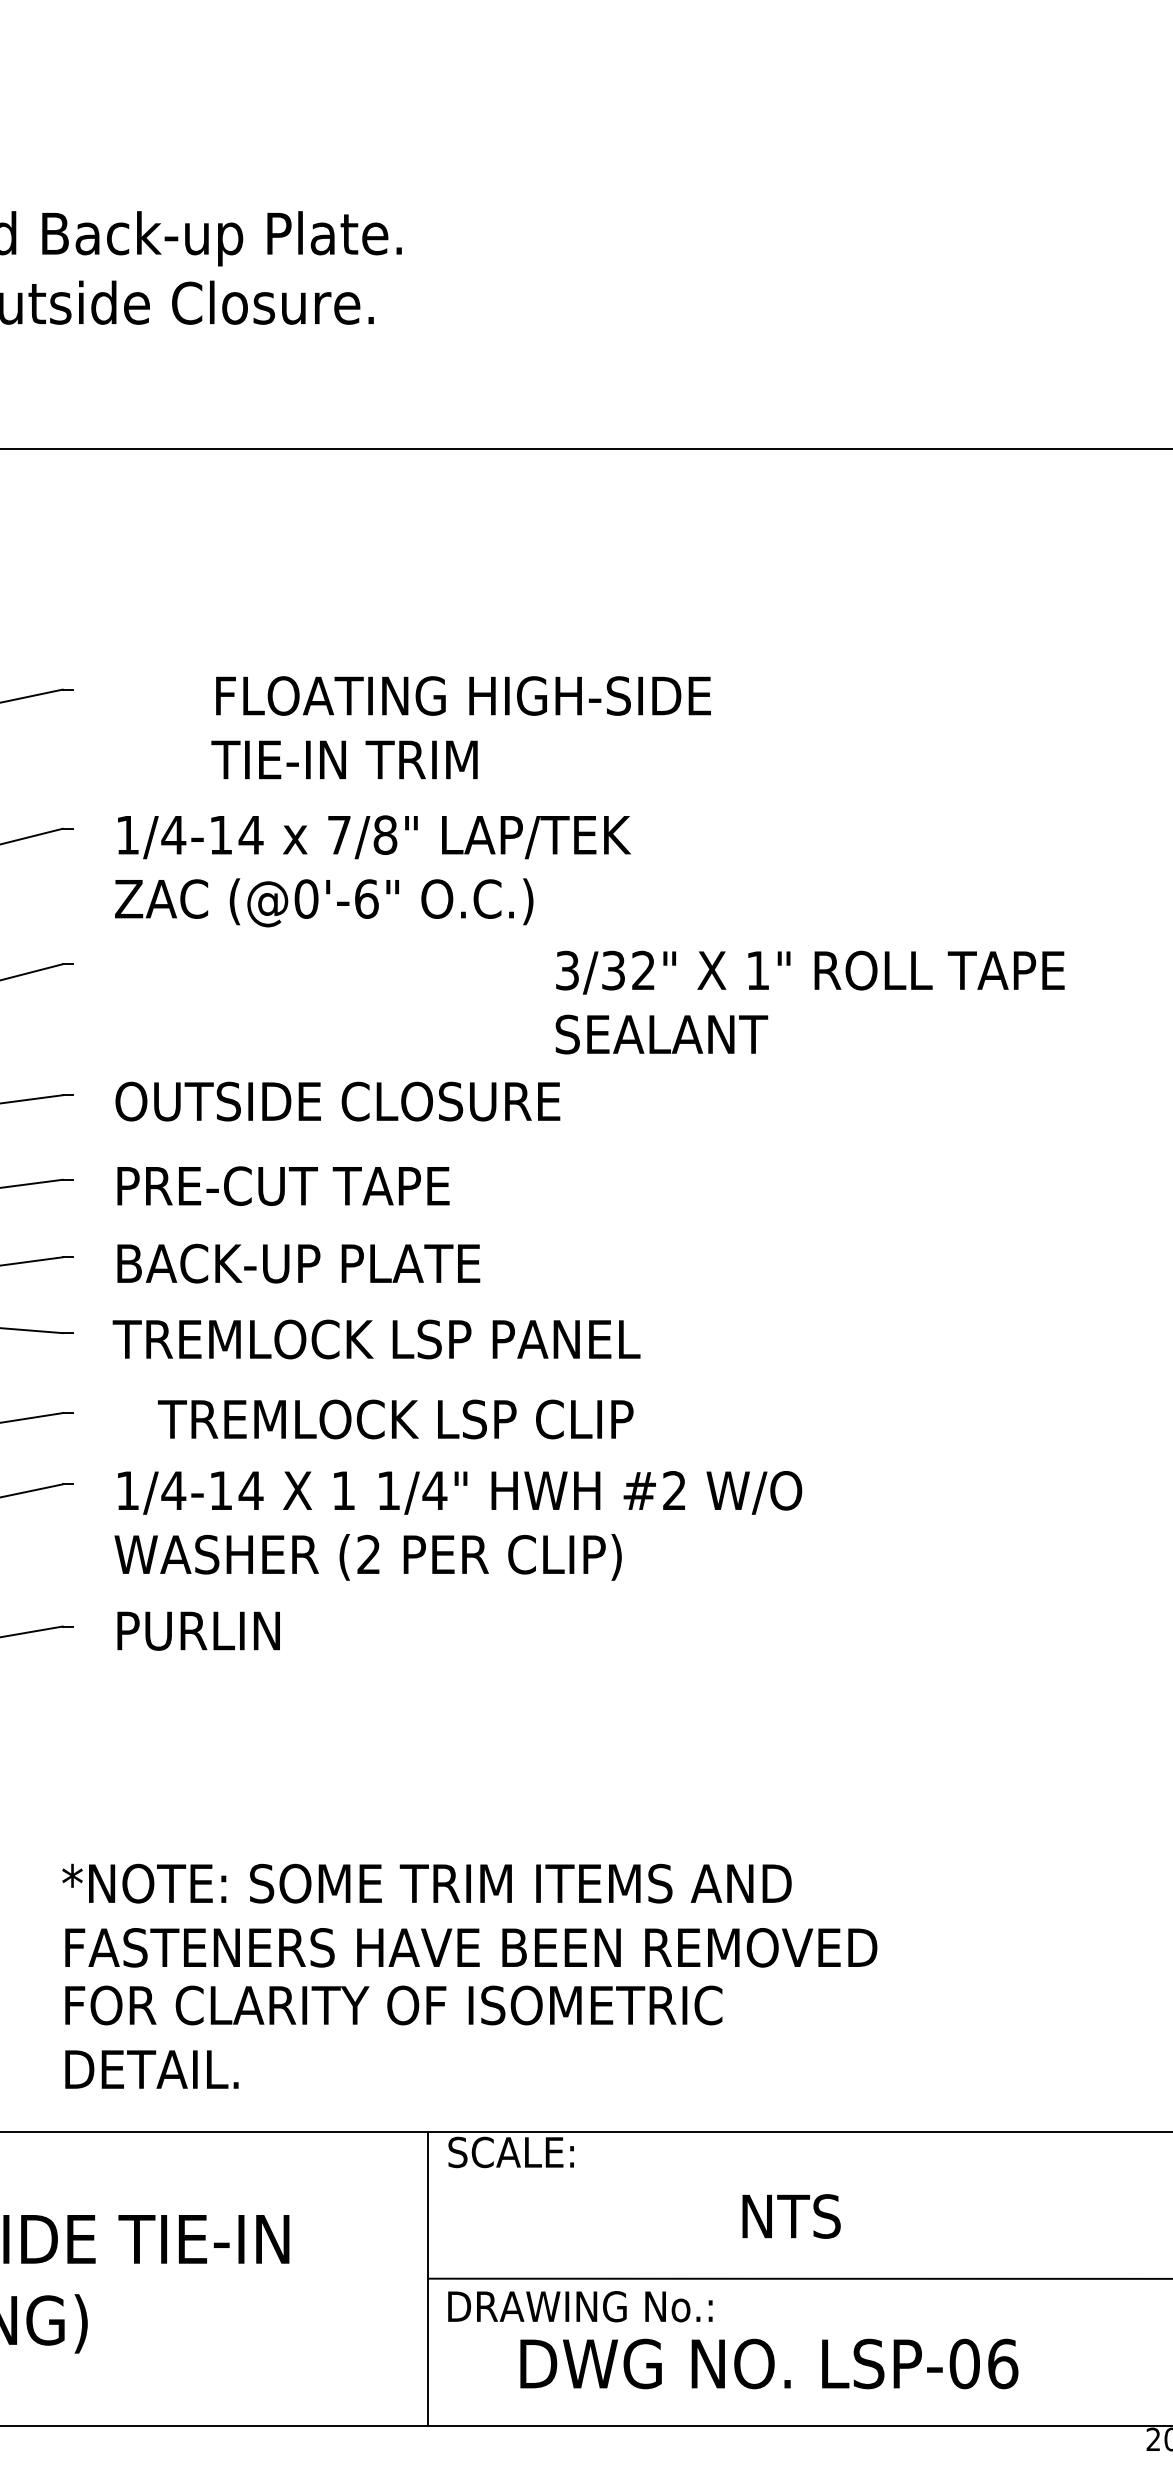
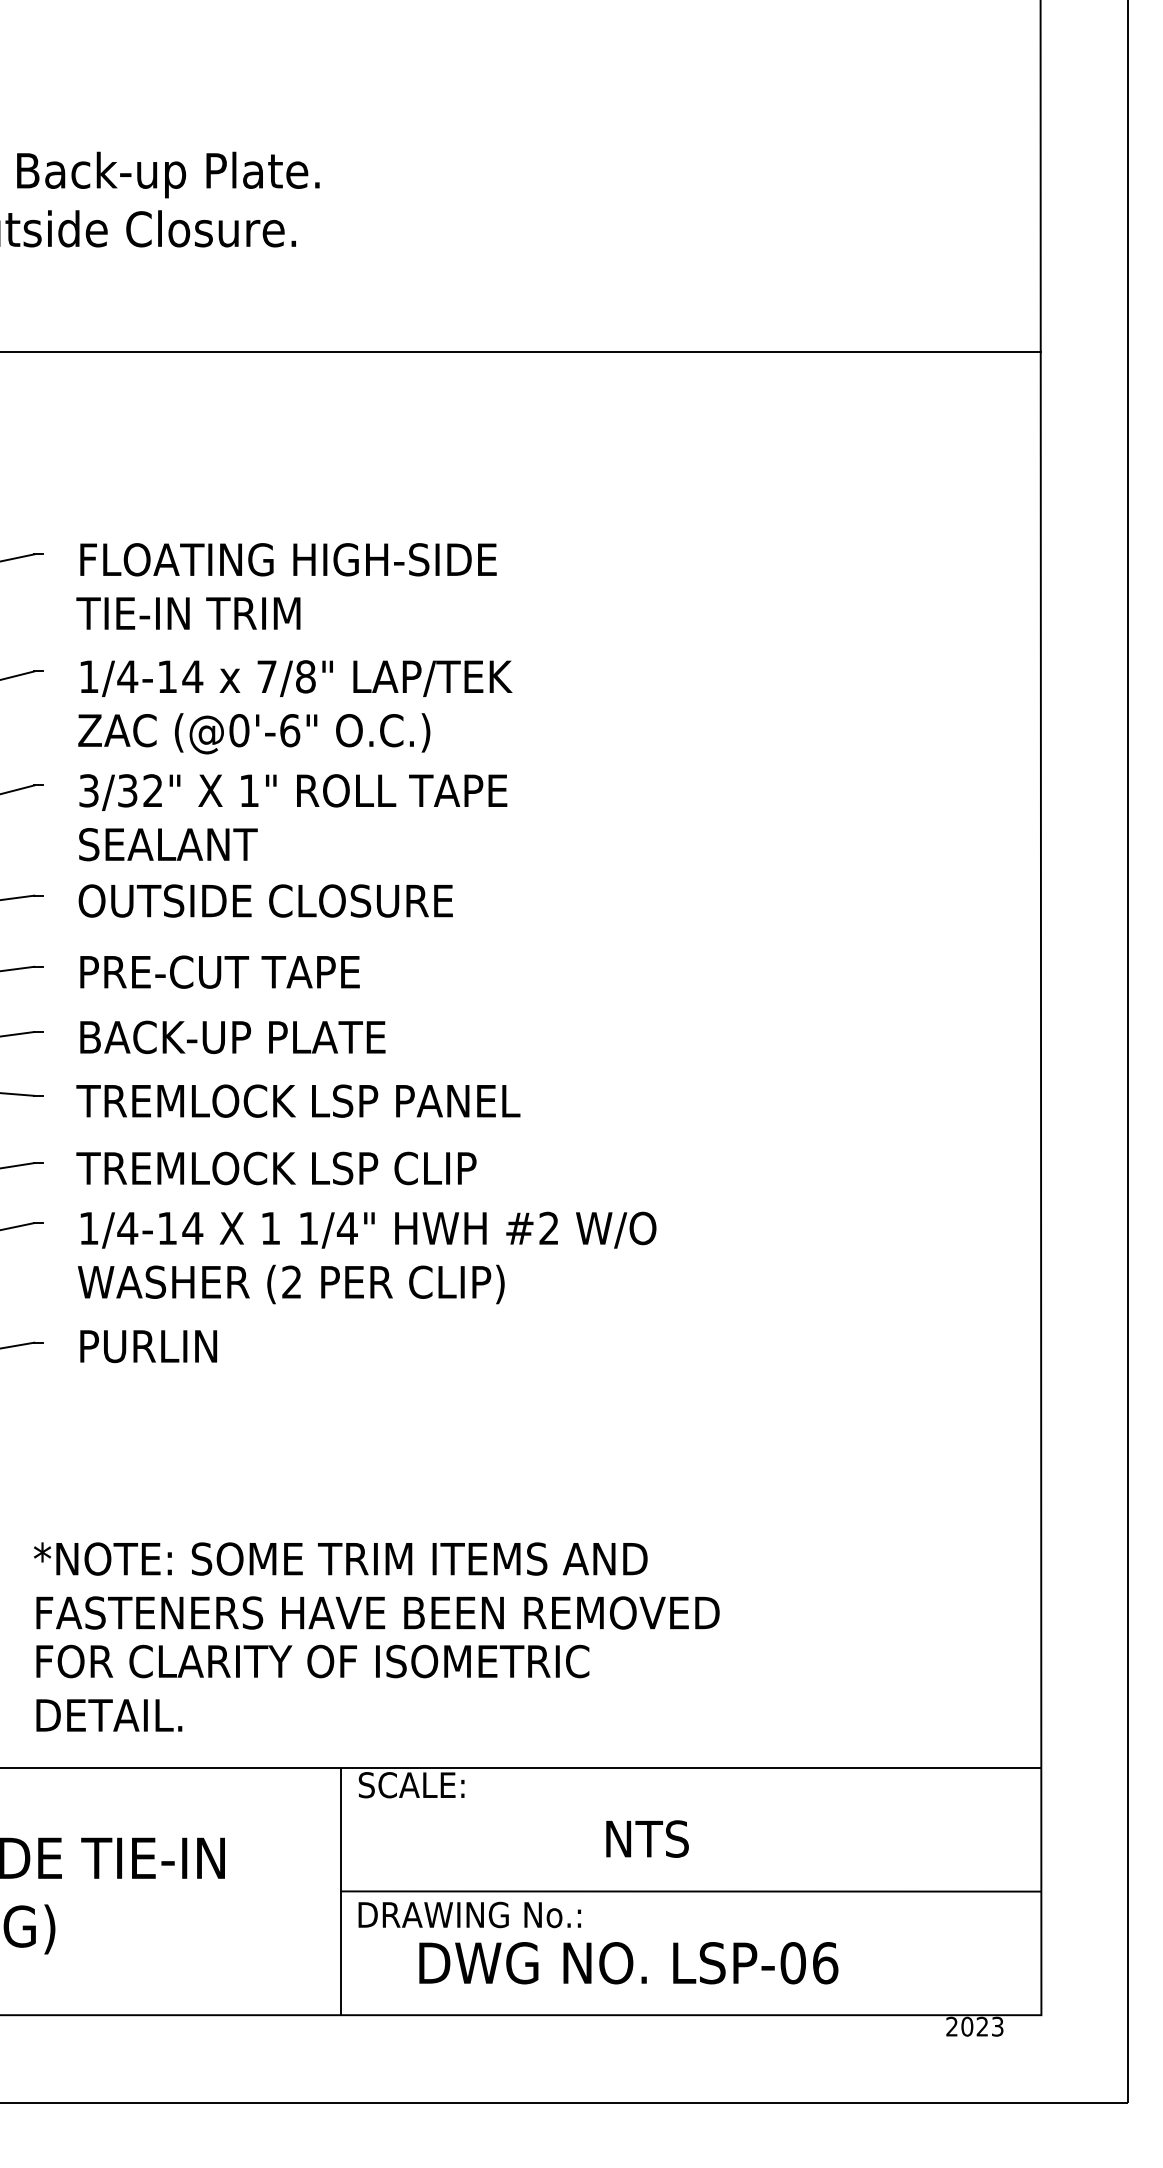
text: (461, 727) -> (286, 586), moved
text: (810, 1002) -> (293, 817), moved
text: (395, 1419) -> (276, 1168), moved

